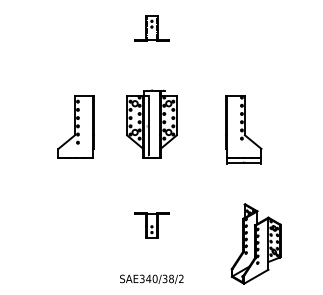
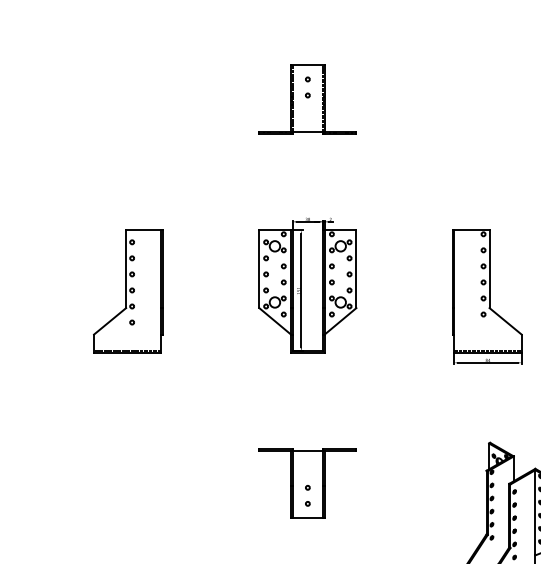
part: (151, 28) -> (306, 99), size x1.43
part: (75, 126) -> (127, 290), moved
part: (151, 225) -> (306, 484), size x1.43

